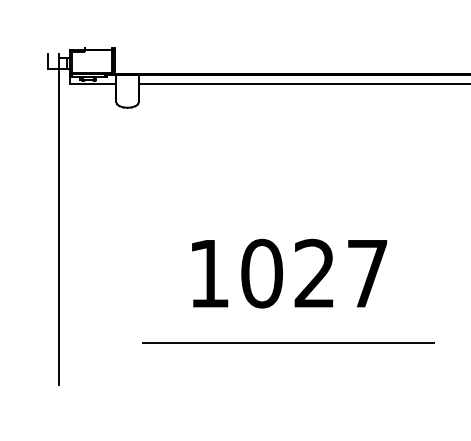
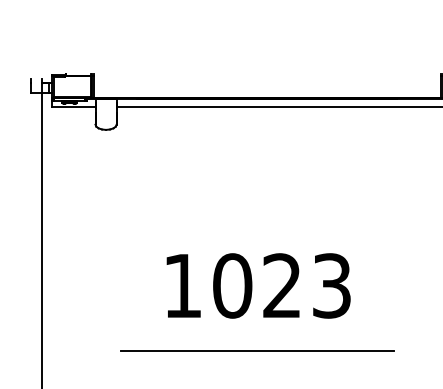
text: (367, 273) -> (331, 285), 1027 -> 1023

